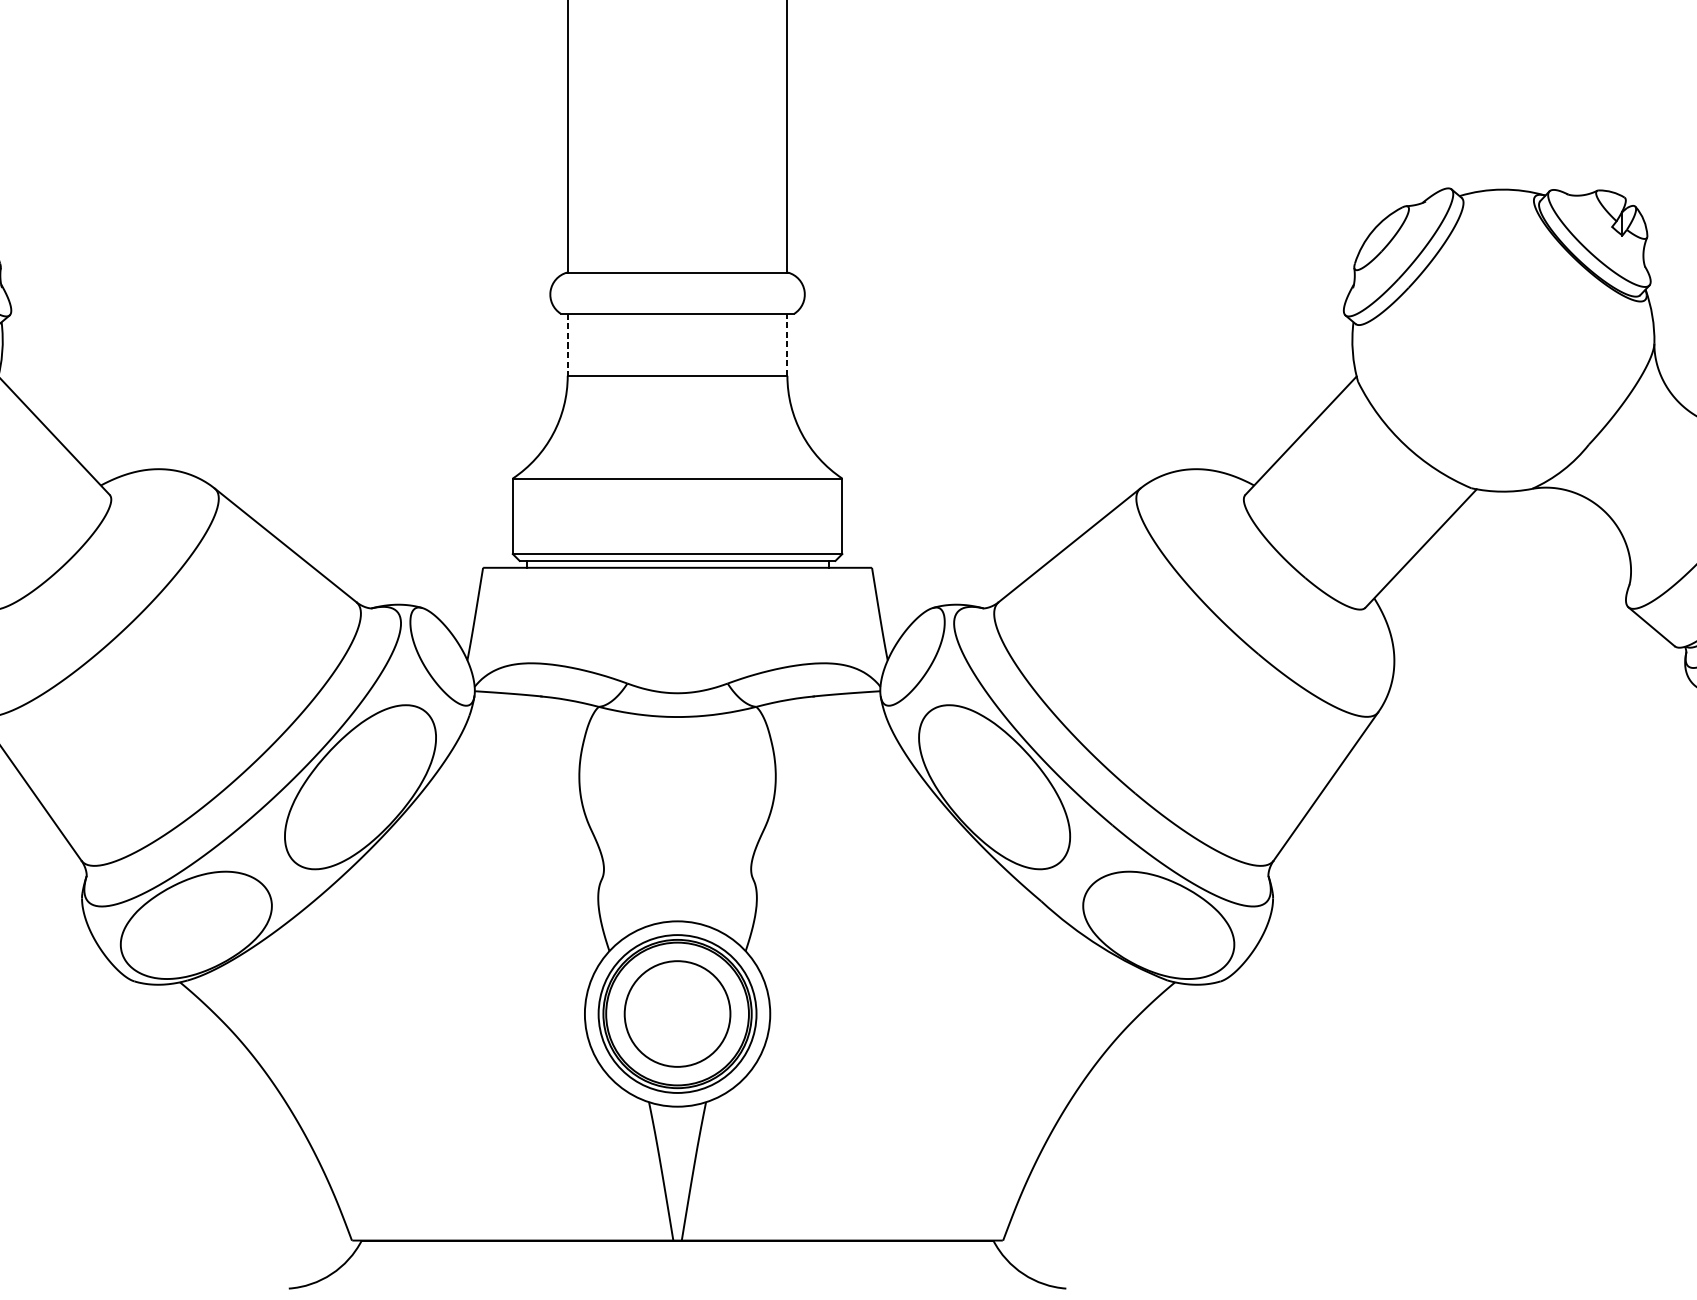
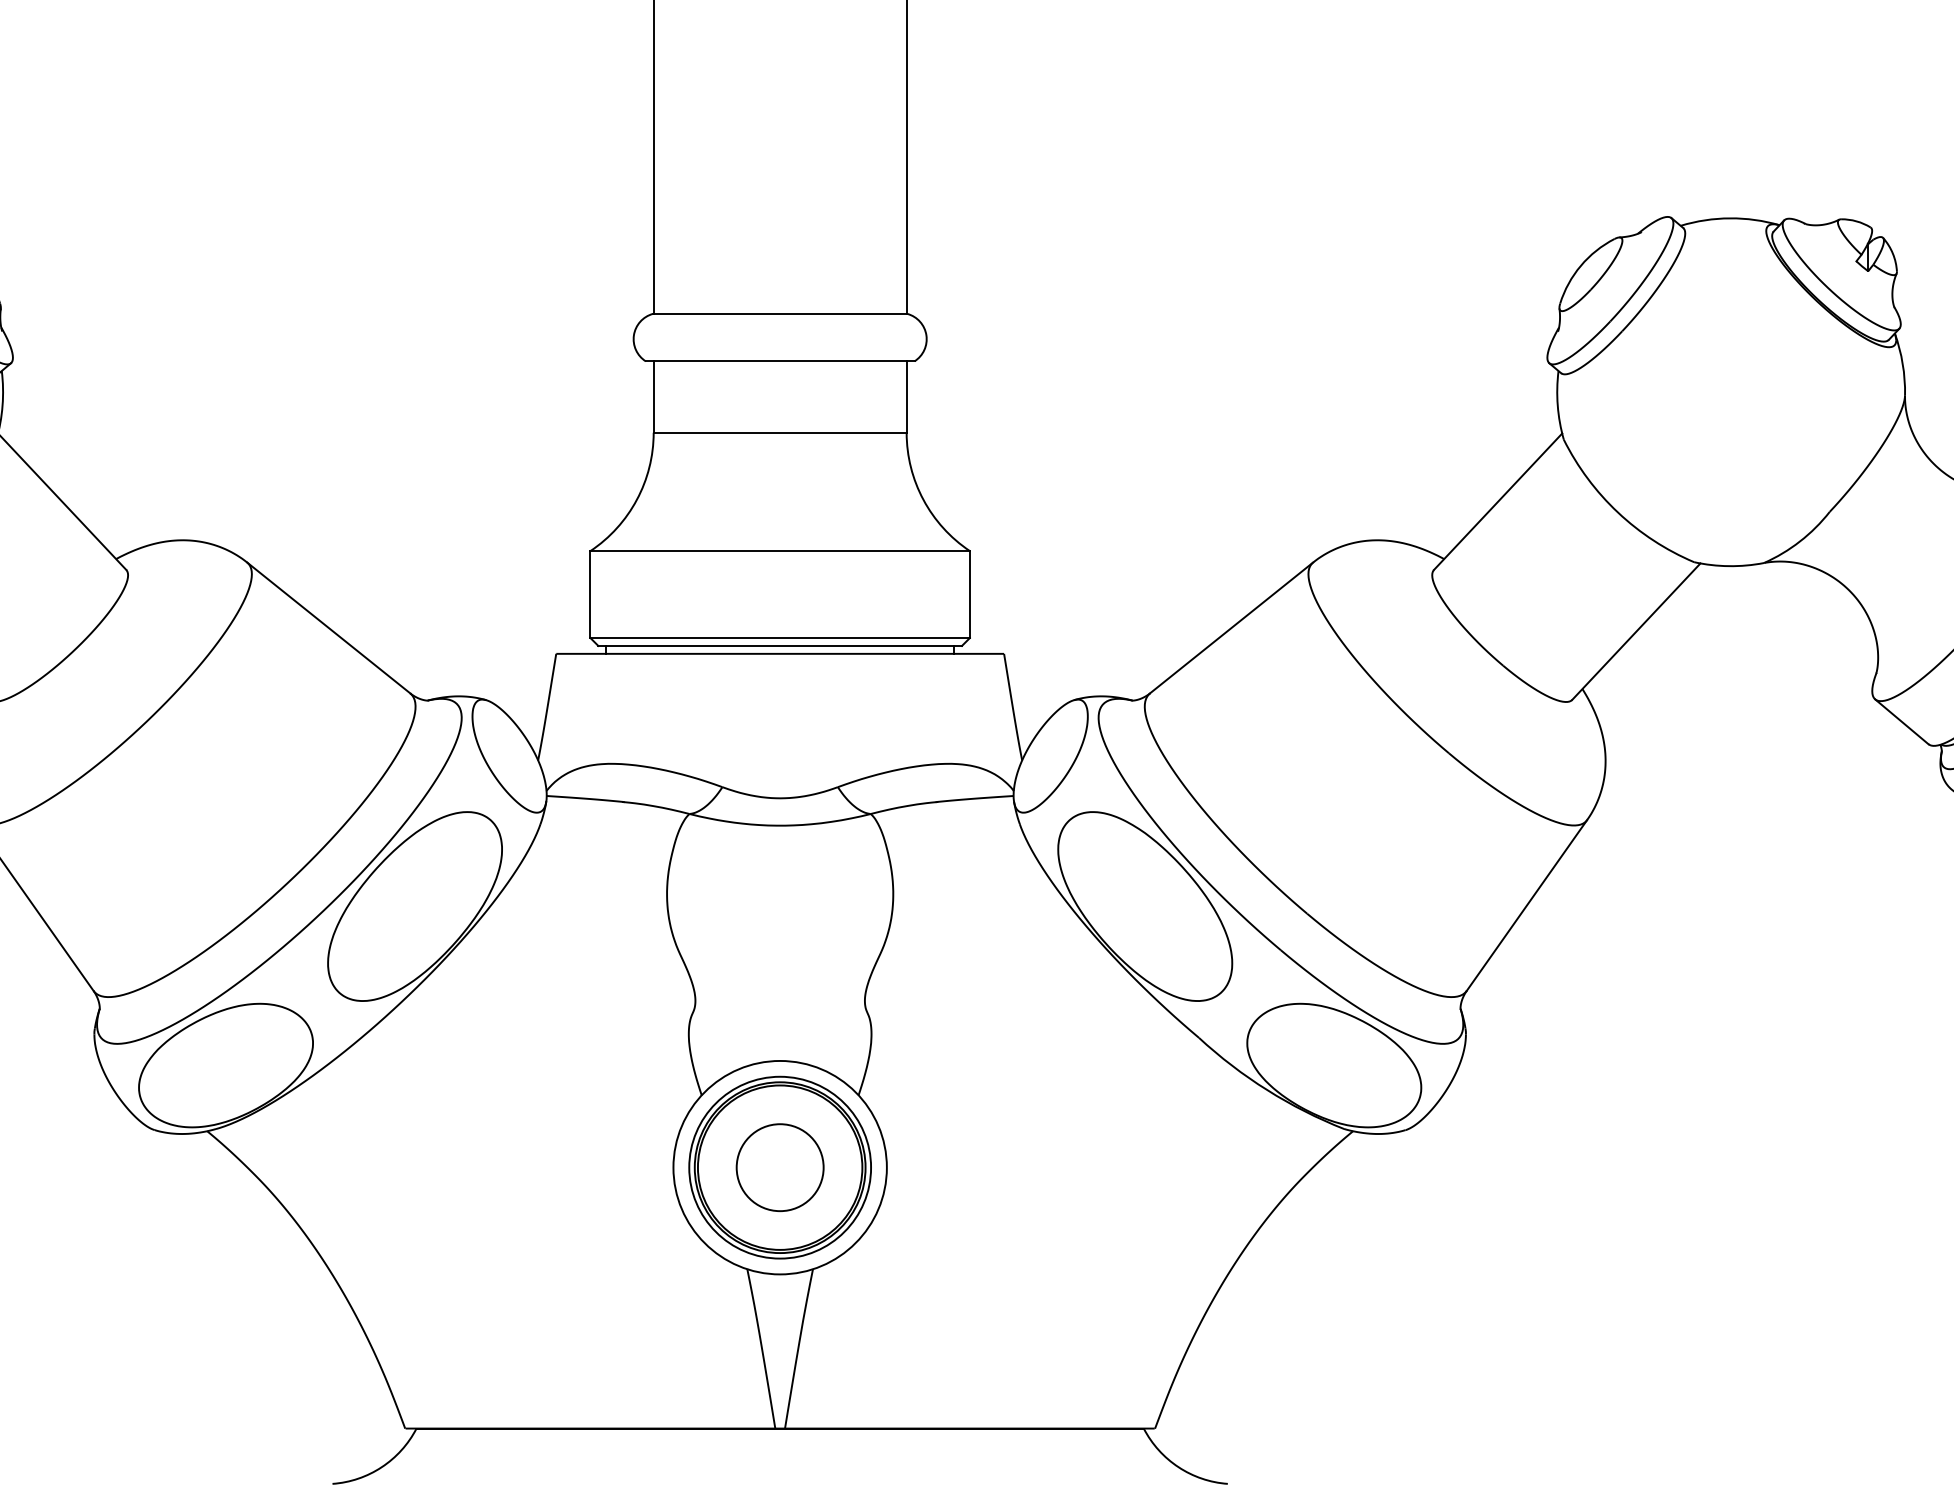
line: (567, 345) -> (653, 397), dashed -> solid
line: (787, 345) -> (906, 397), dashed -> solid
circle: (676, 1013) -> (779, 1167), size x0.71

